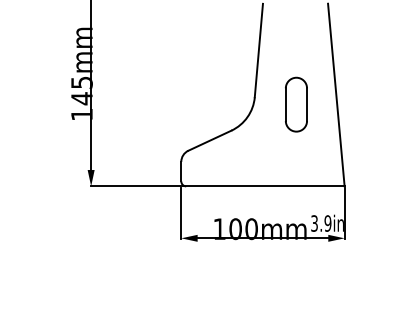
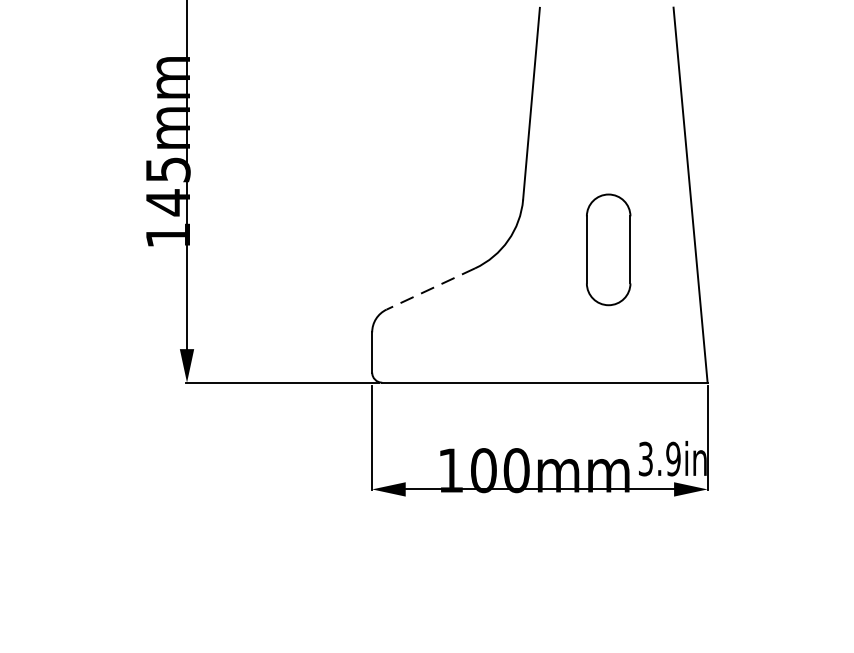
part: (296, 104) -> (608, 249), moved
line: (209, 140) -> (430, 288), solid -> dashed

